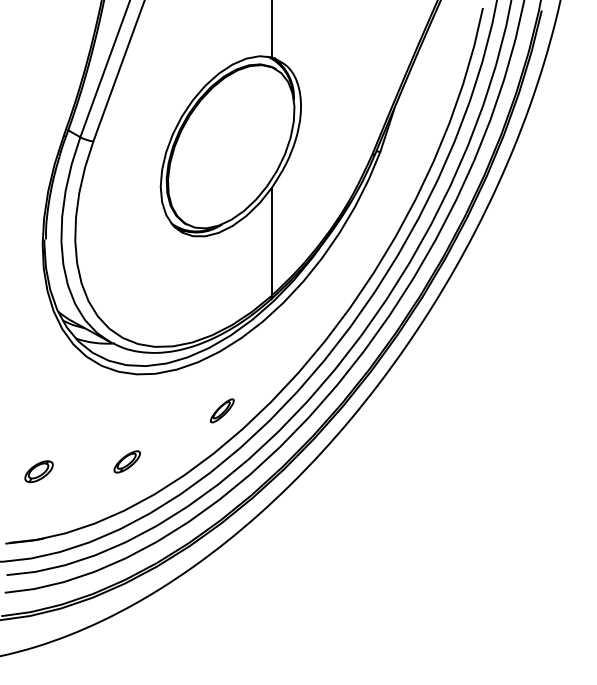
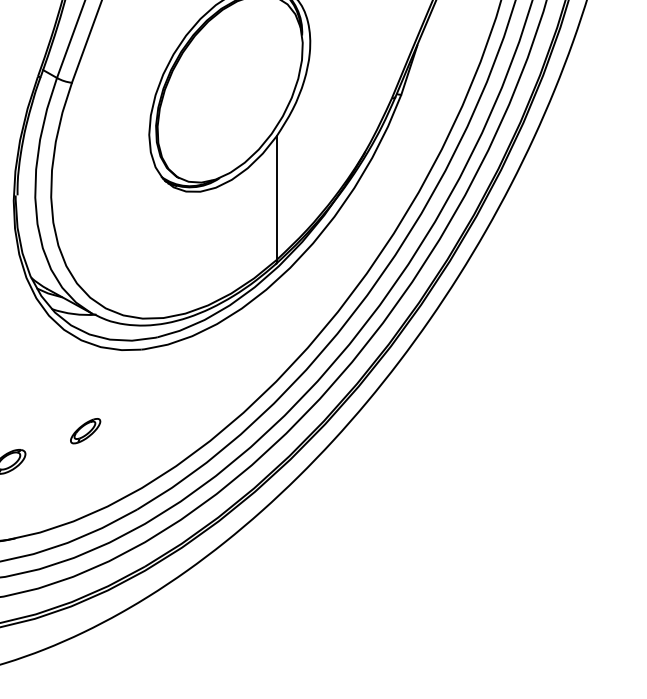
part: (222, 410) -> (220, 391), removed
part: (126, 461) -> (84, 430), moved

